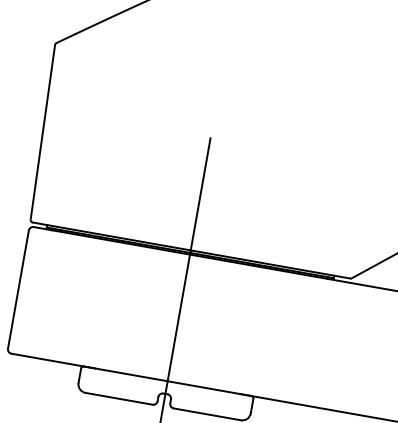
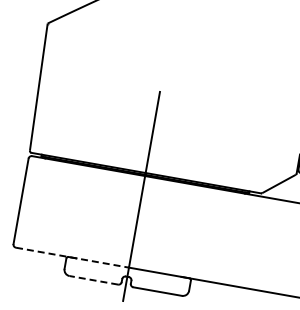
line: (90, 367) -> (73, 257), solid -> dashed
line: (118, 399) -> (93, 280), solid -> dashed

